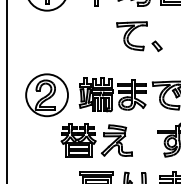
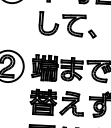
part: (90, 35) -> (42, 23), added
part: (96, 140) -> (56, 102), moved

